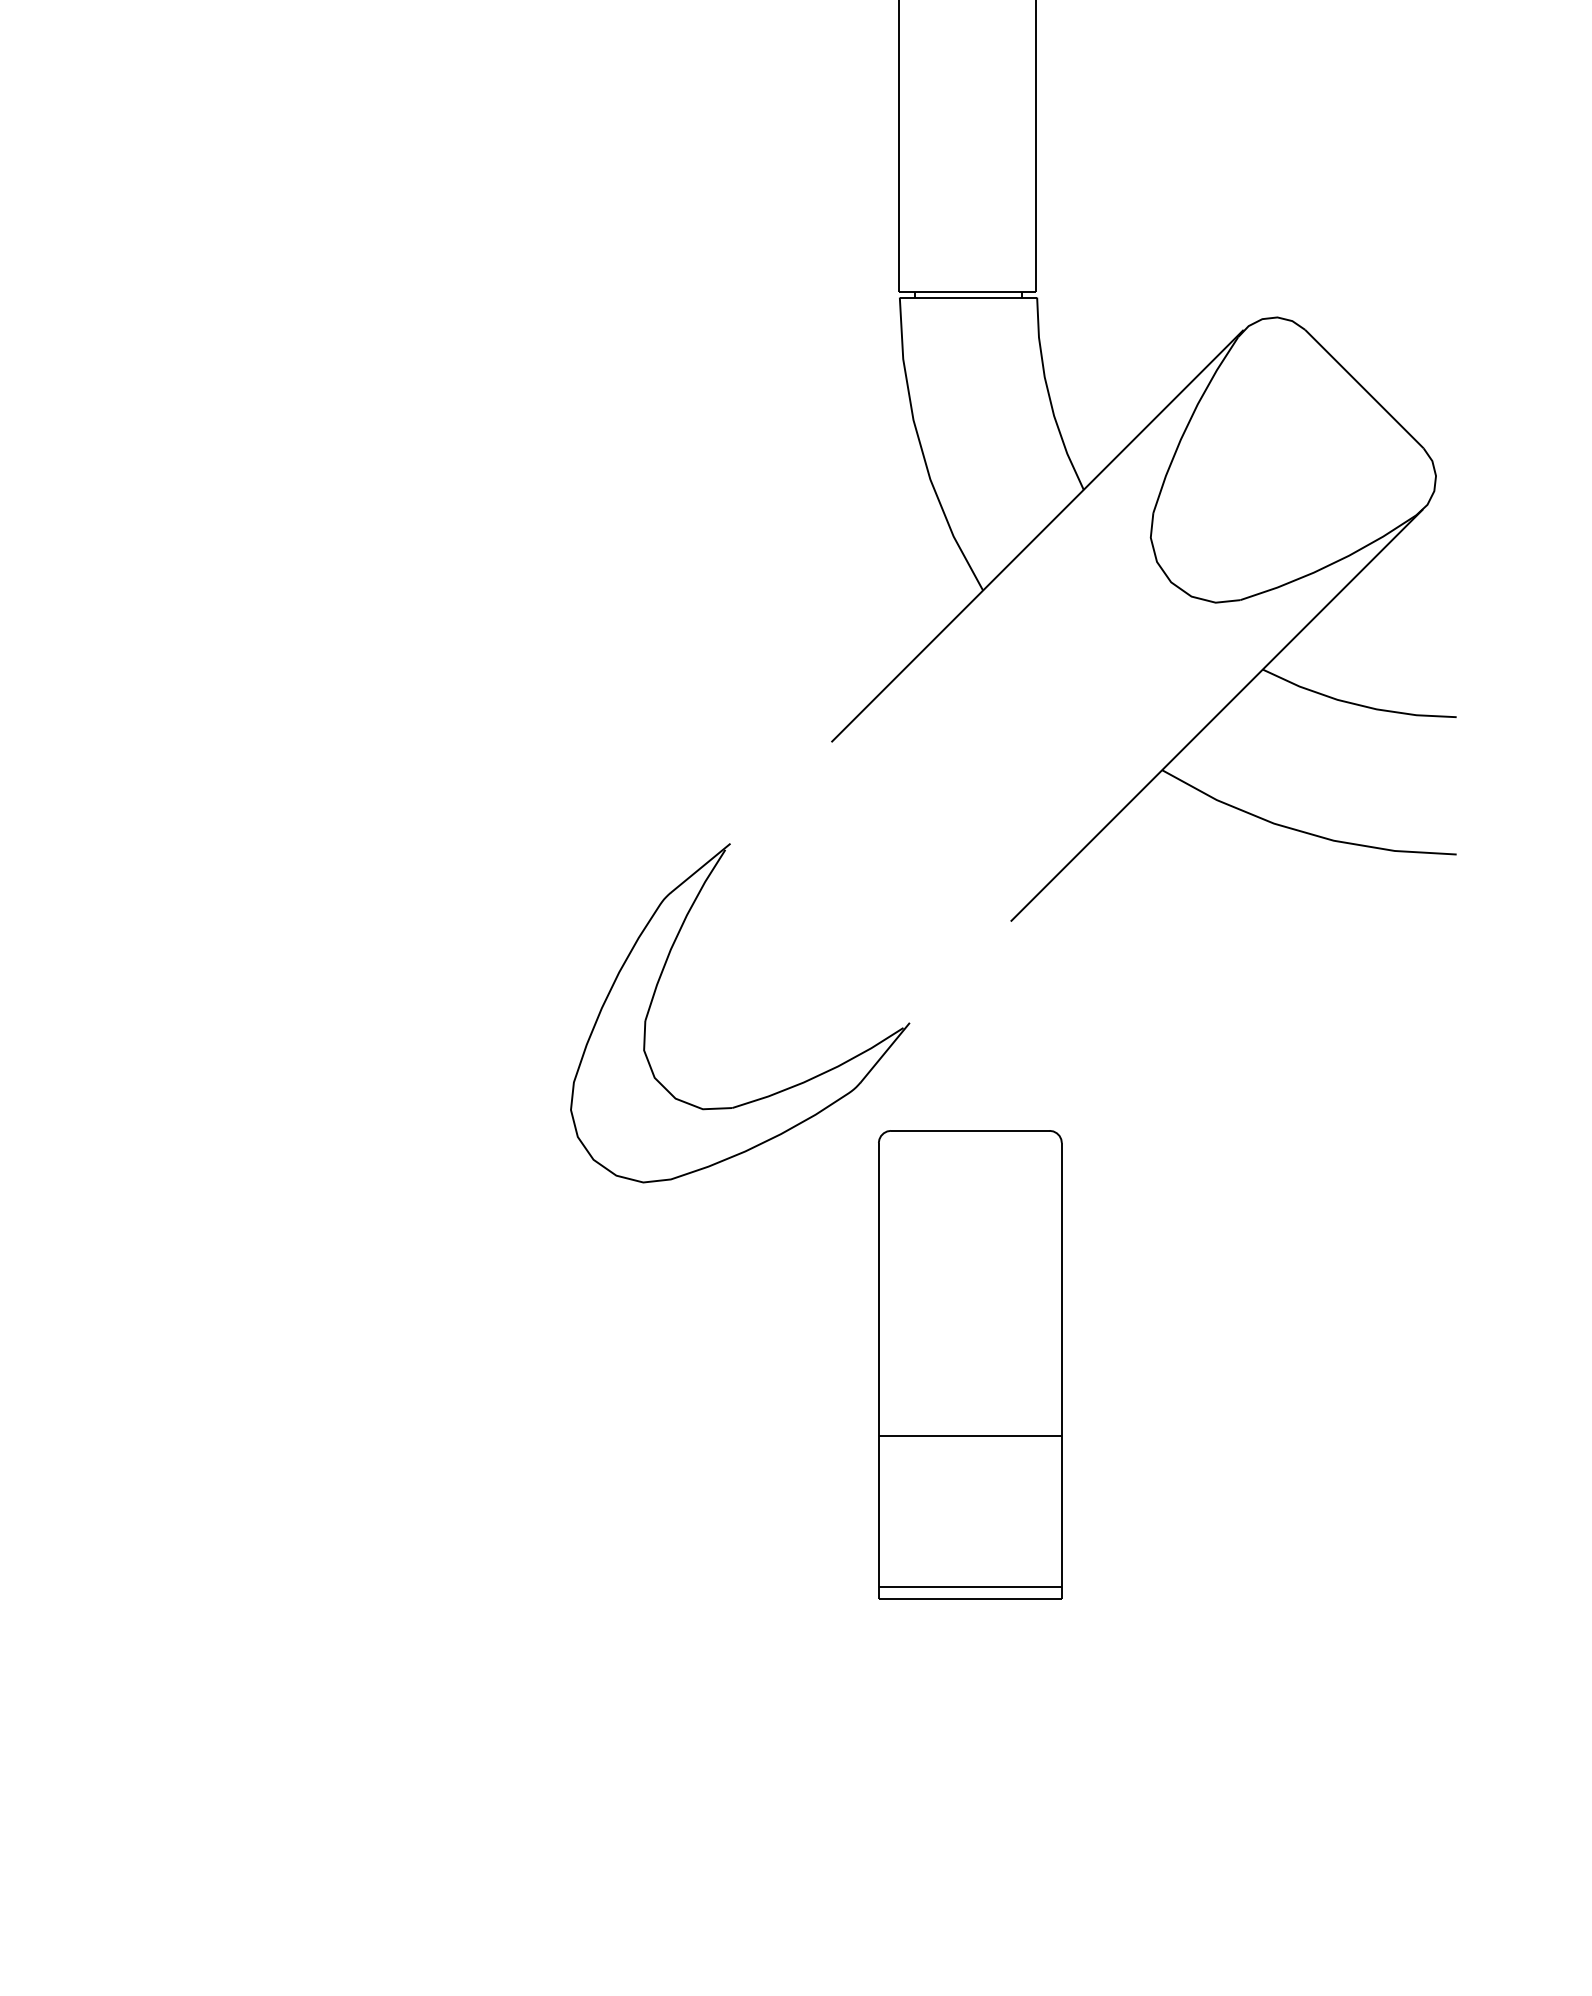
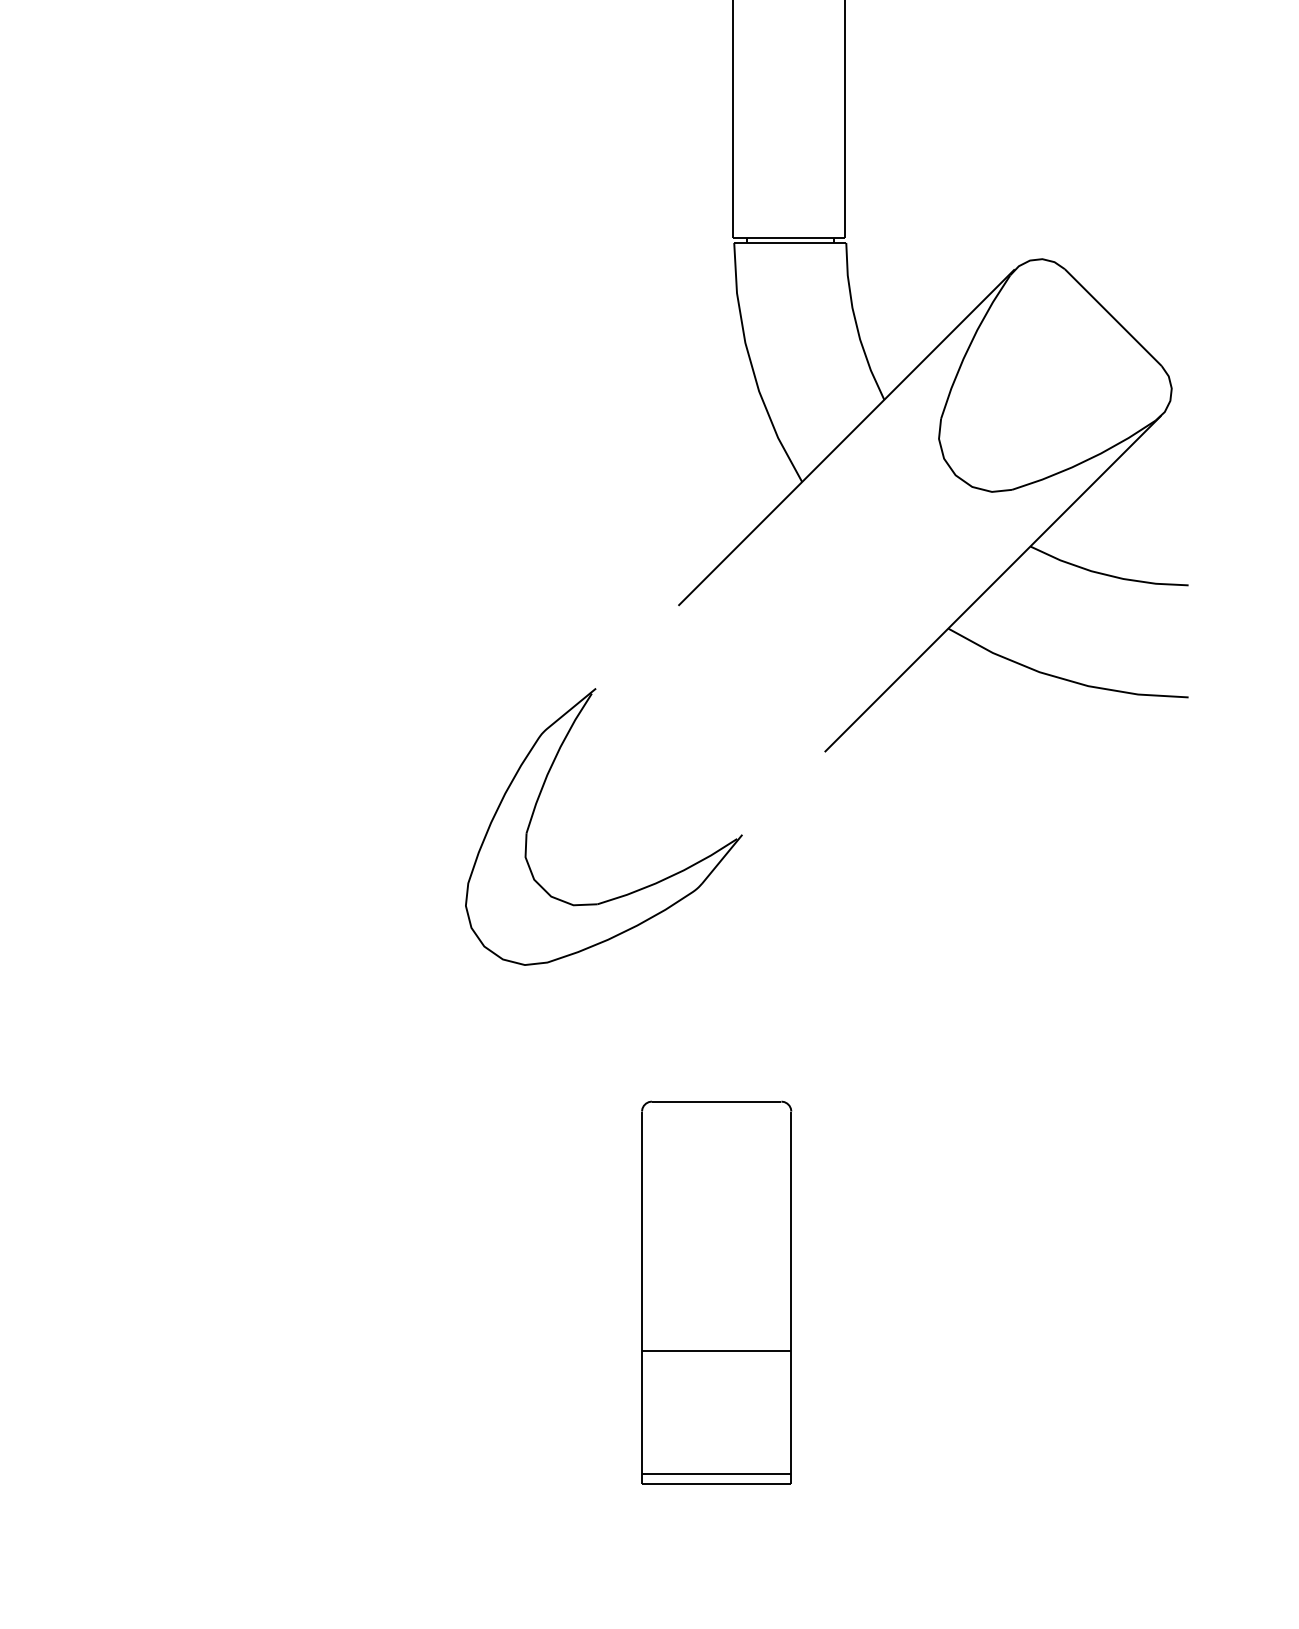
part: (970, 1364) -> (716, 1292), moved

